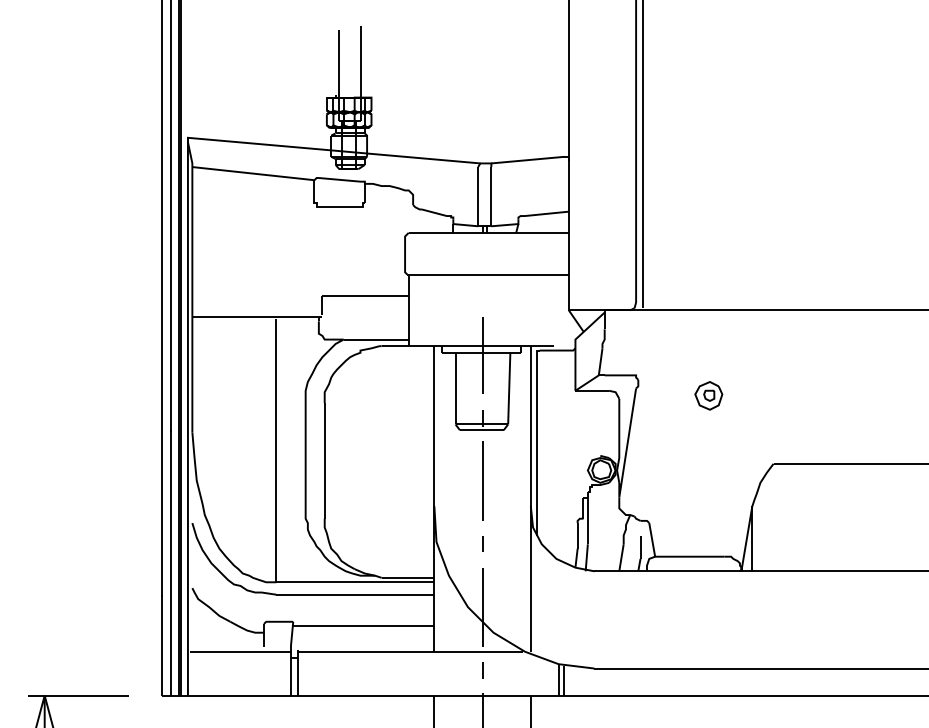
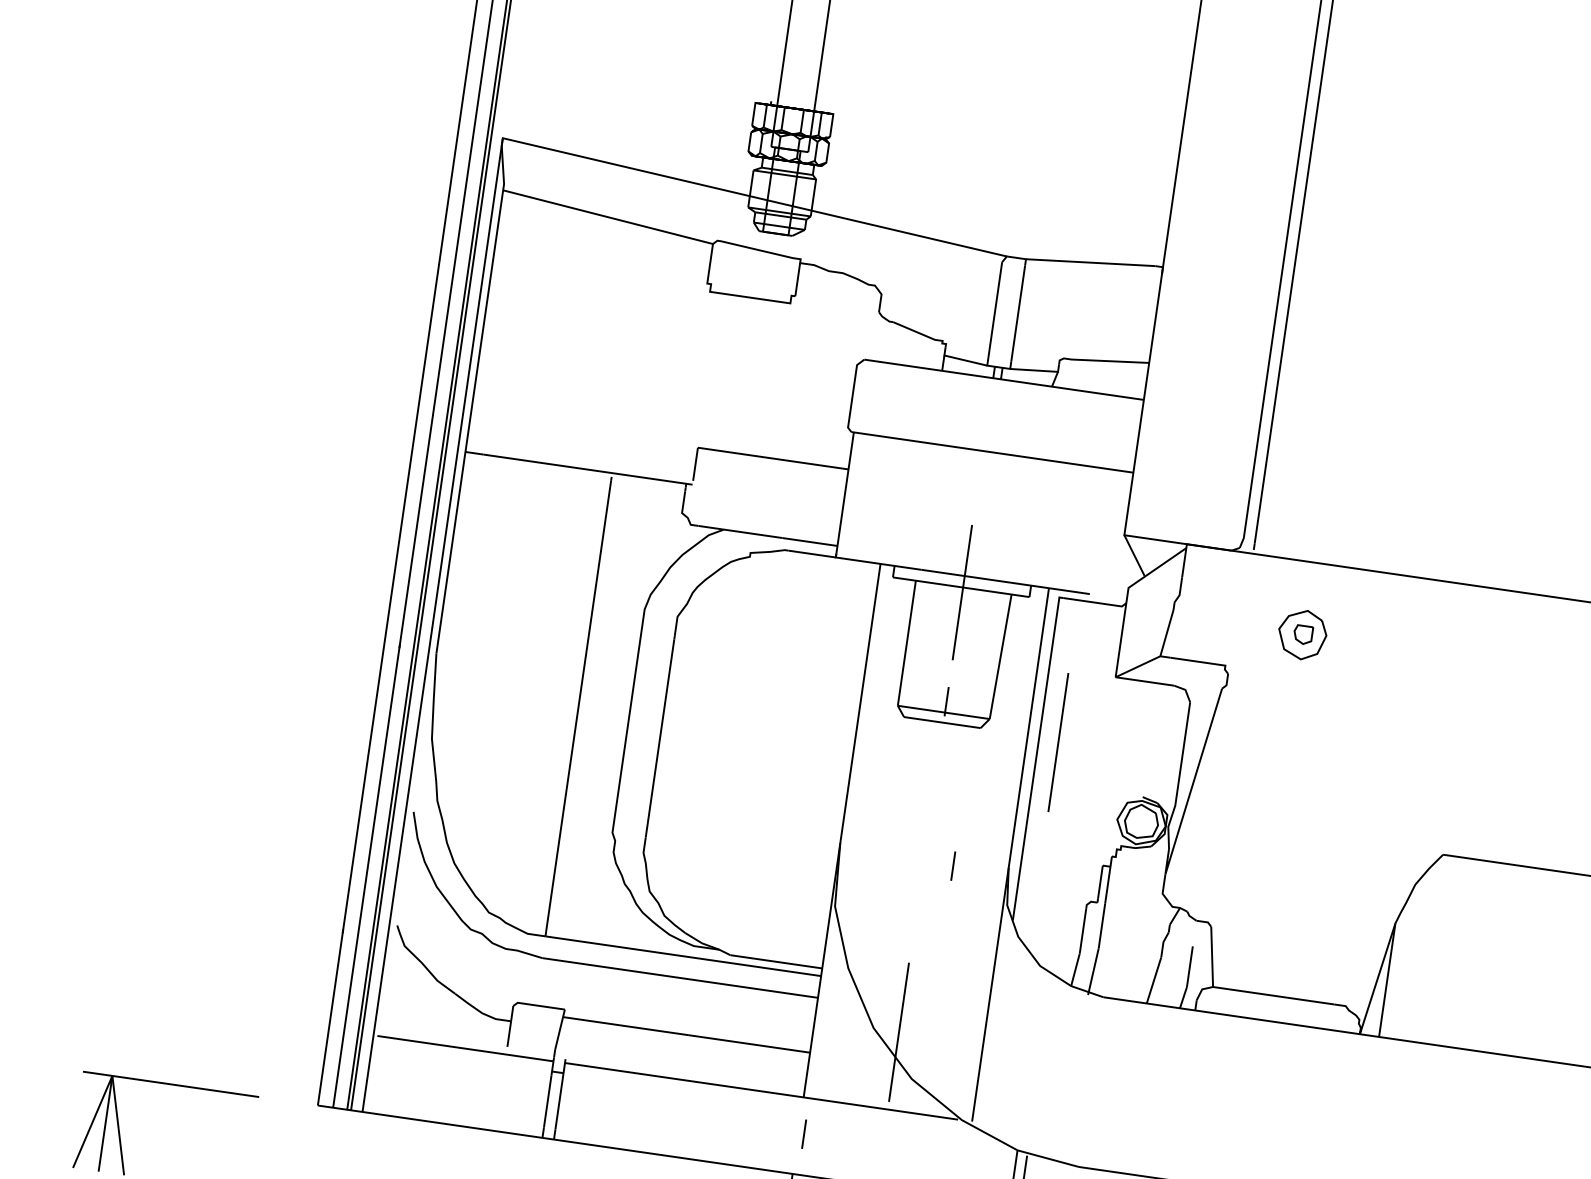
part: (708, 395) -> (1301, 634), moved
line: (482, 480) -> (1058, 741), moved
line: (482, 543) -> (953, 865), moved
line: (482, 670) -> (803, 1134), moved

